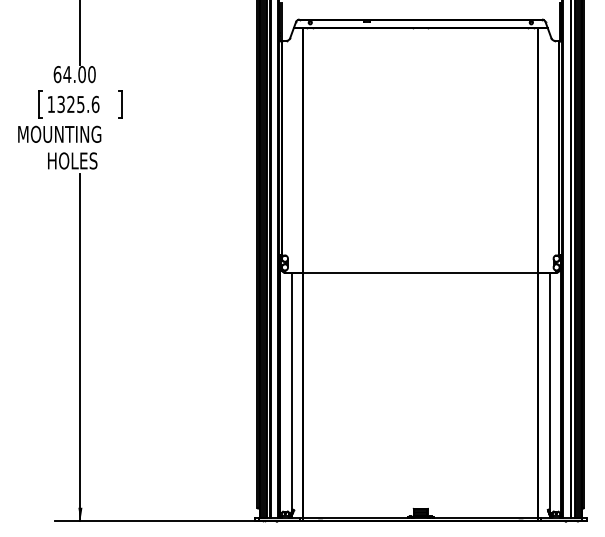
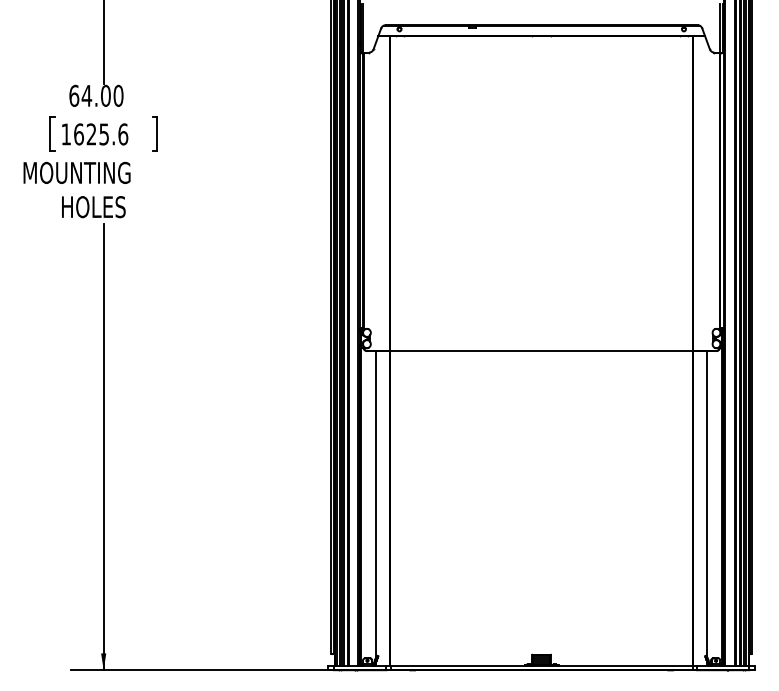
text: (61, 104) -> (79, 134), 1325.6 -> 1625.6

